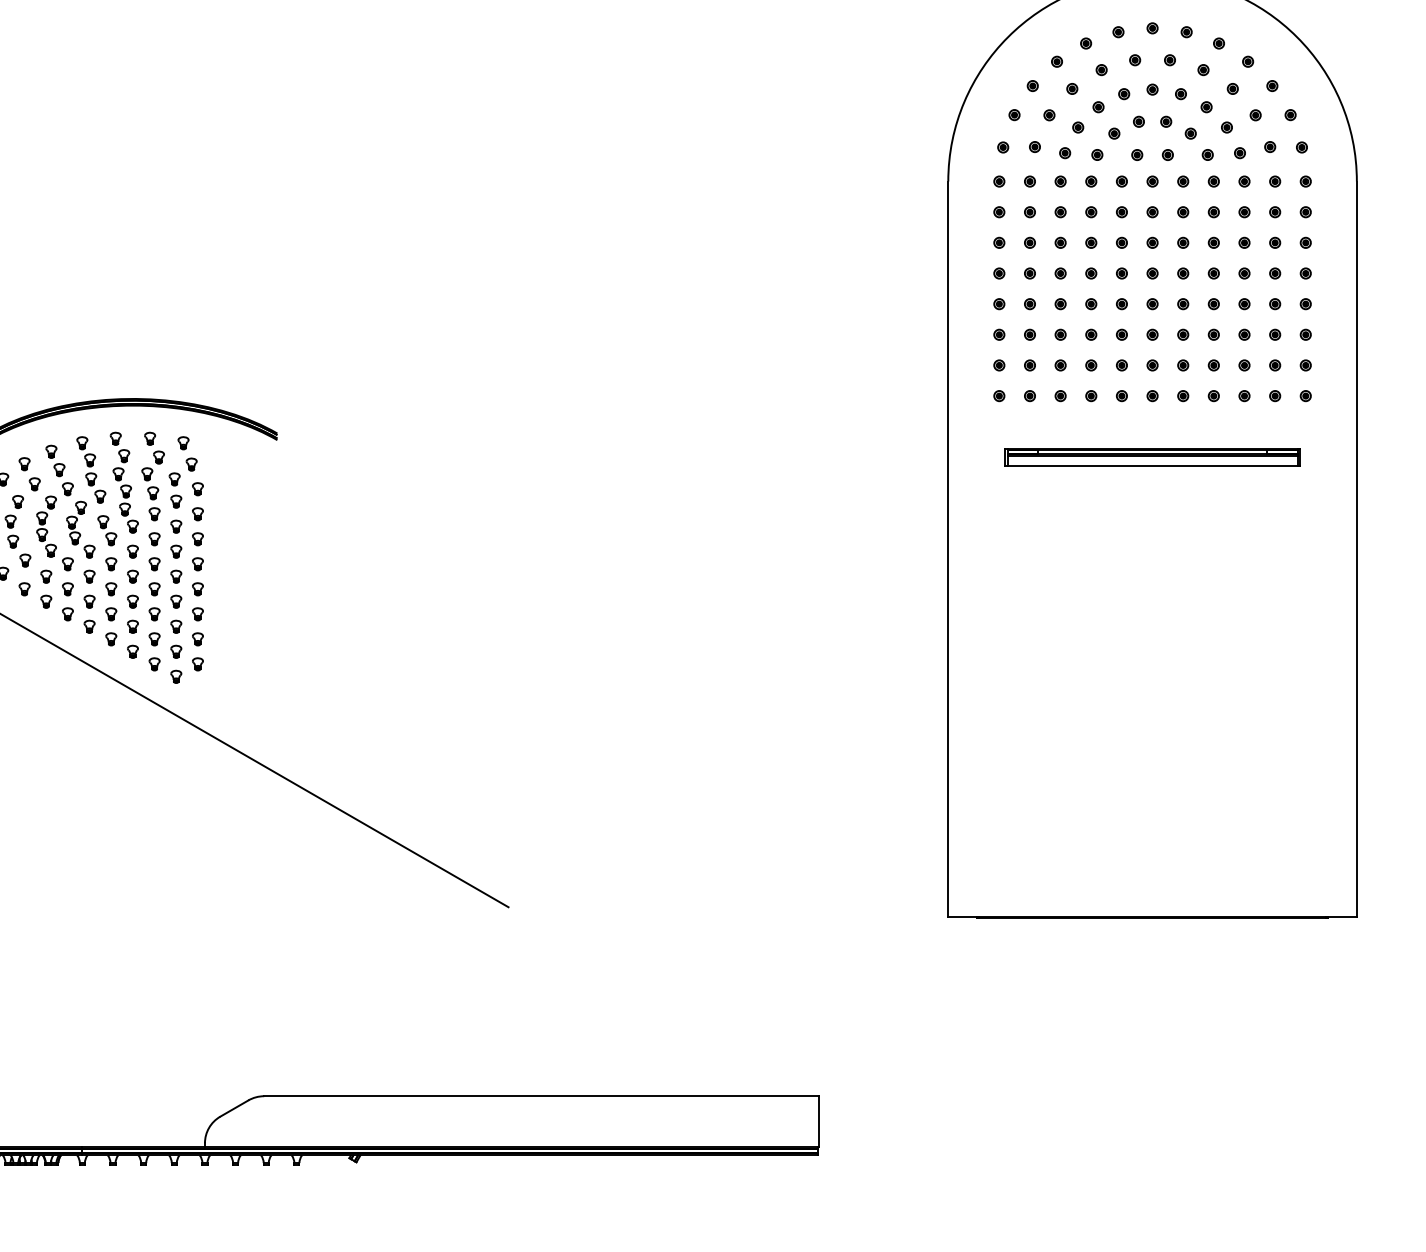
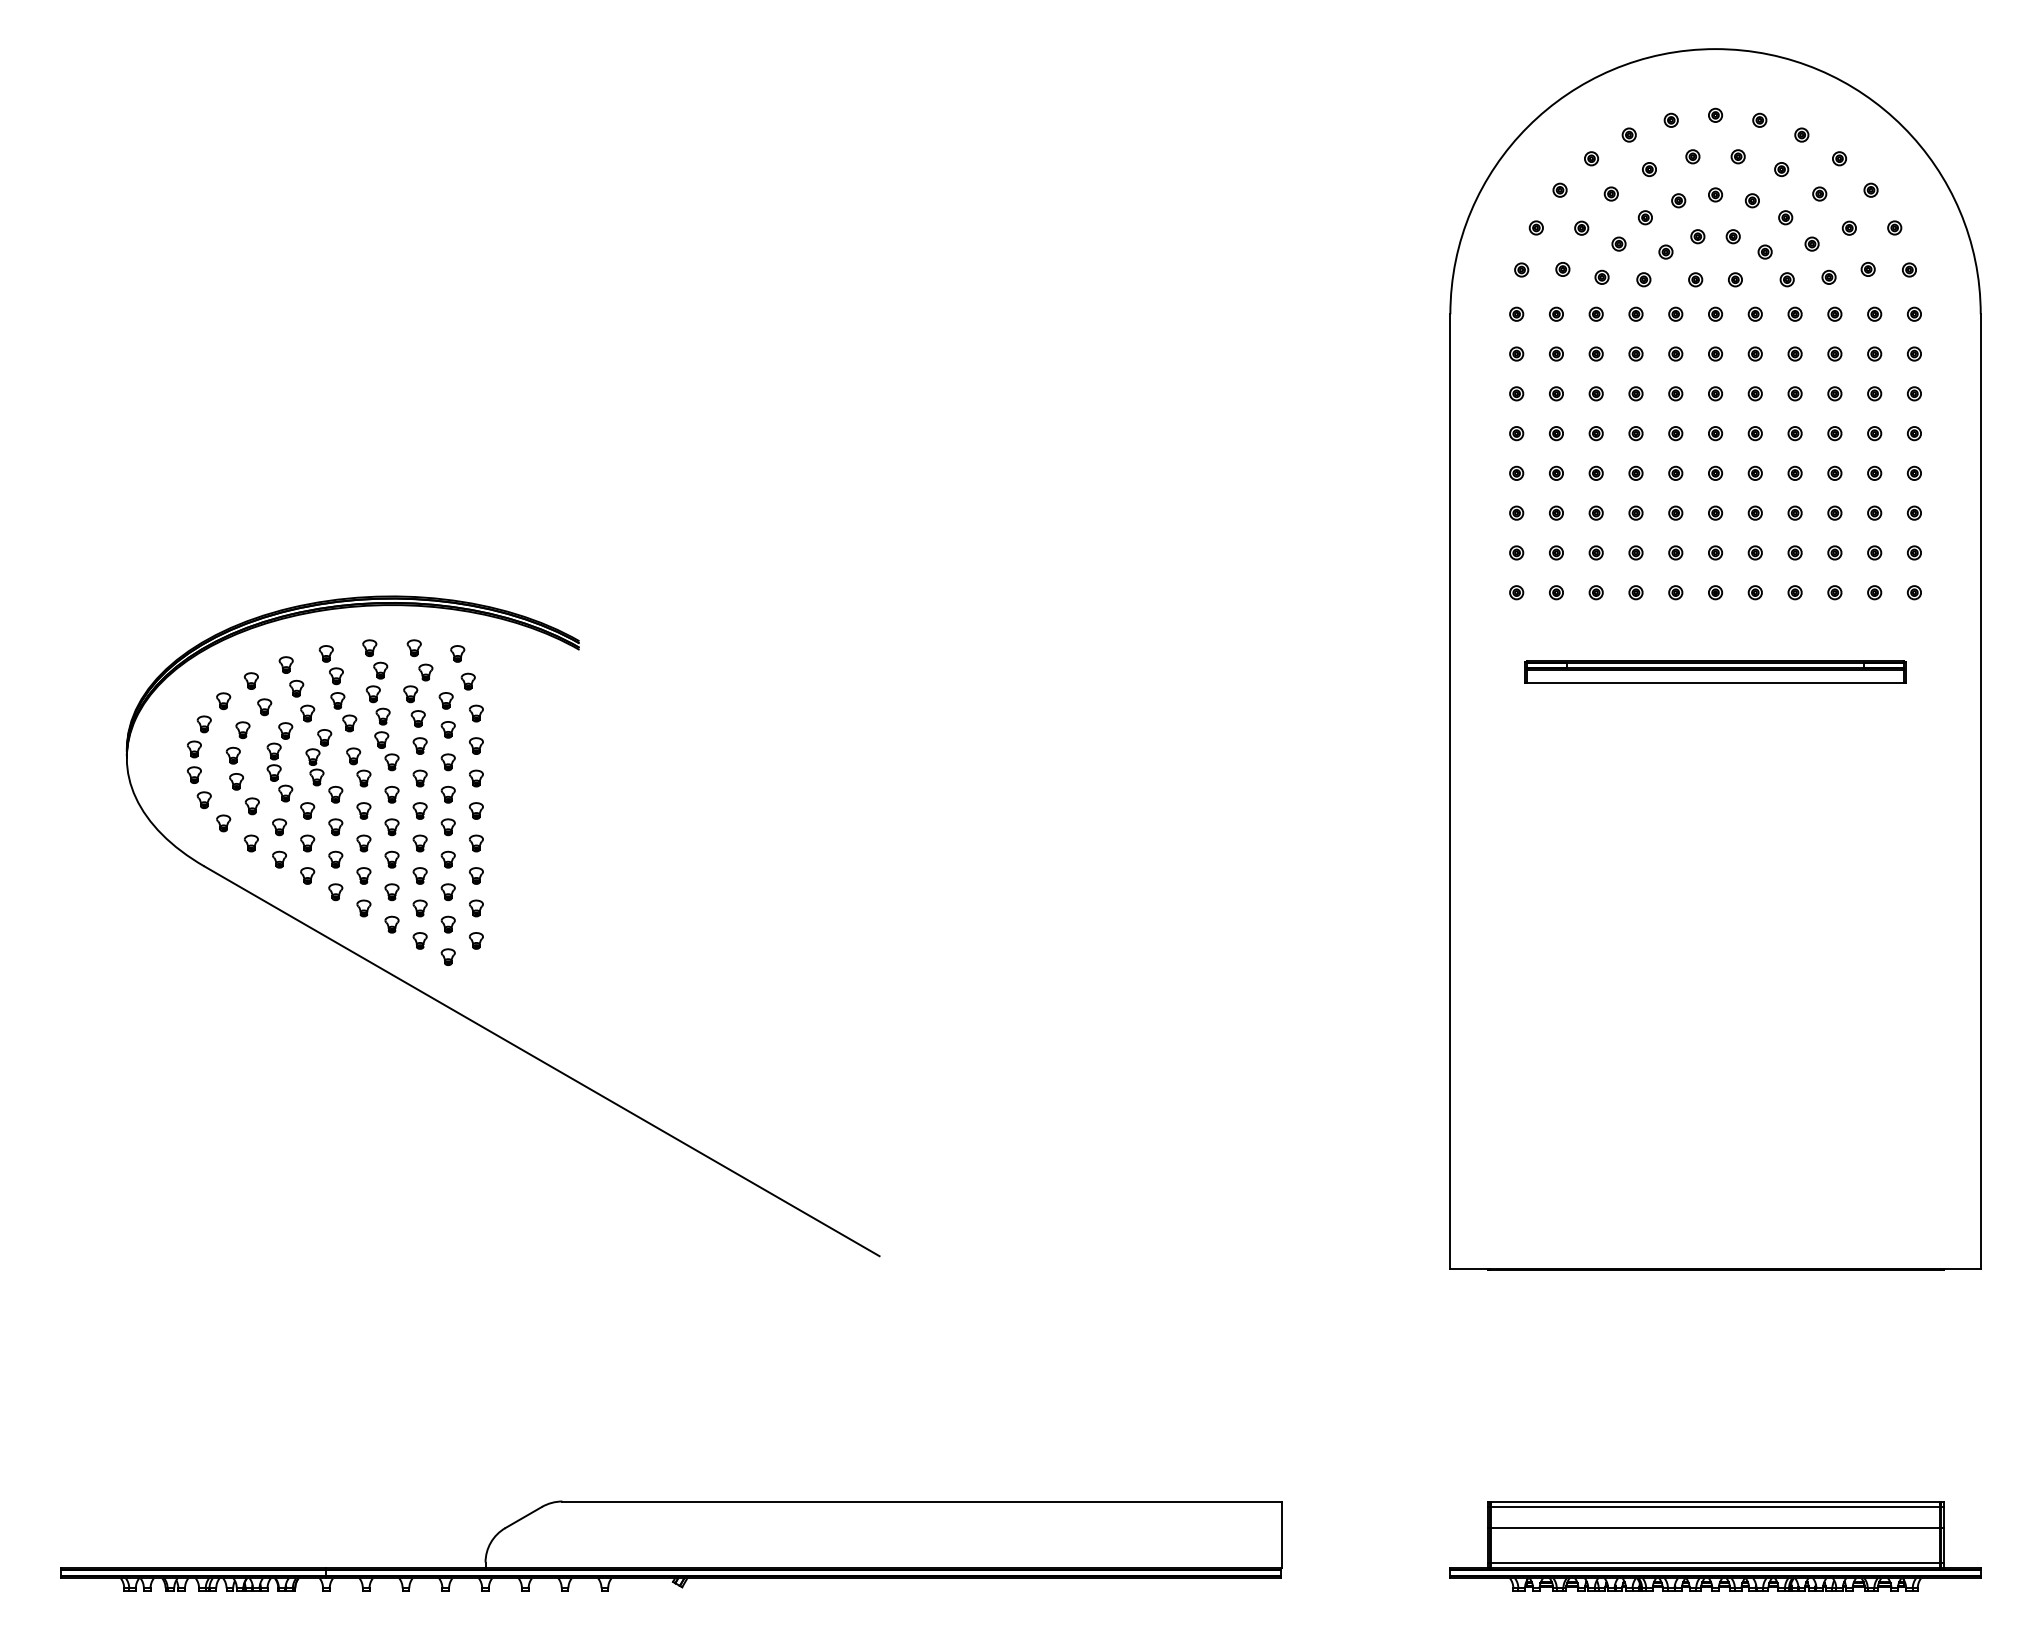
part: (1152, 1130) -> (1715, 1546), added

